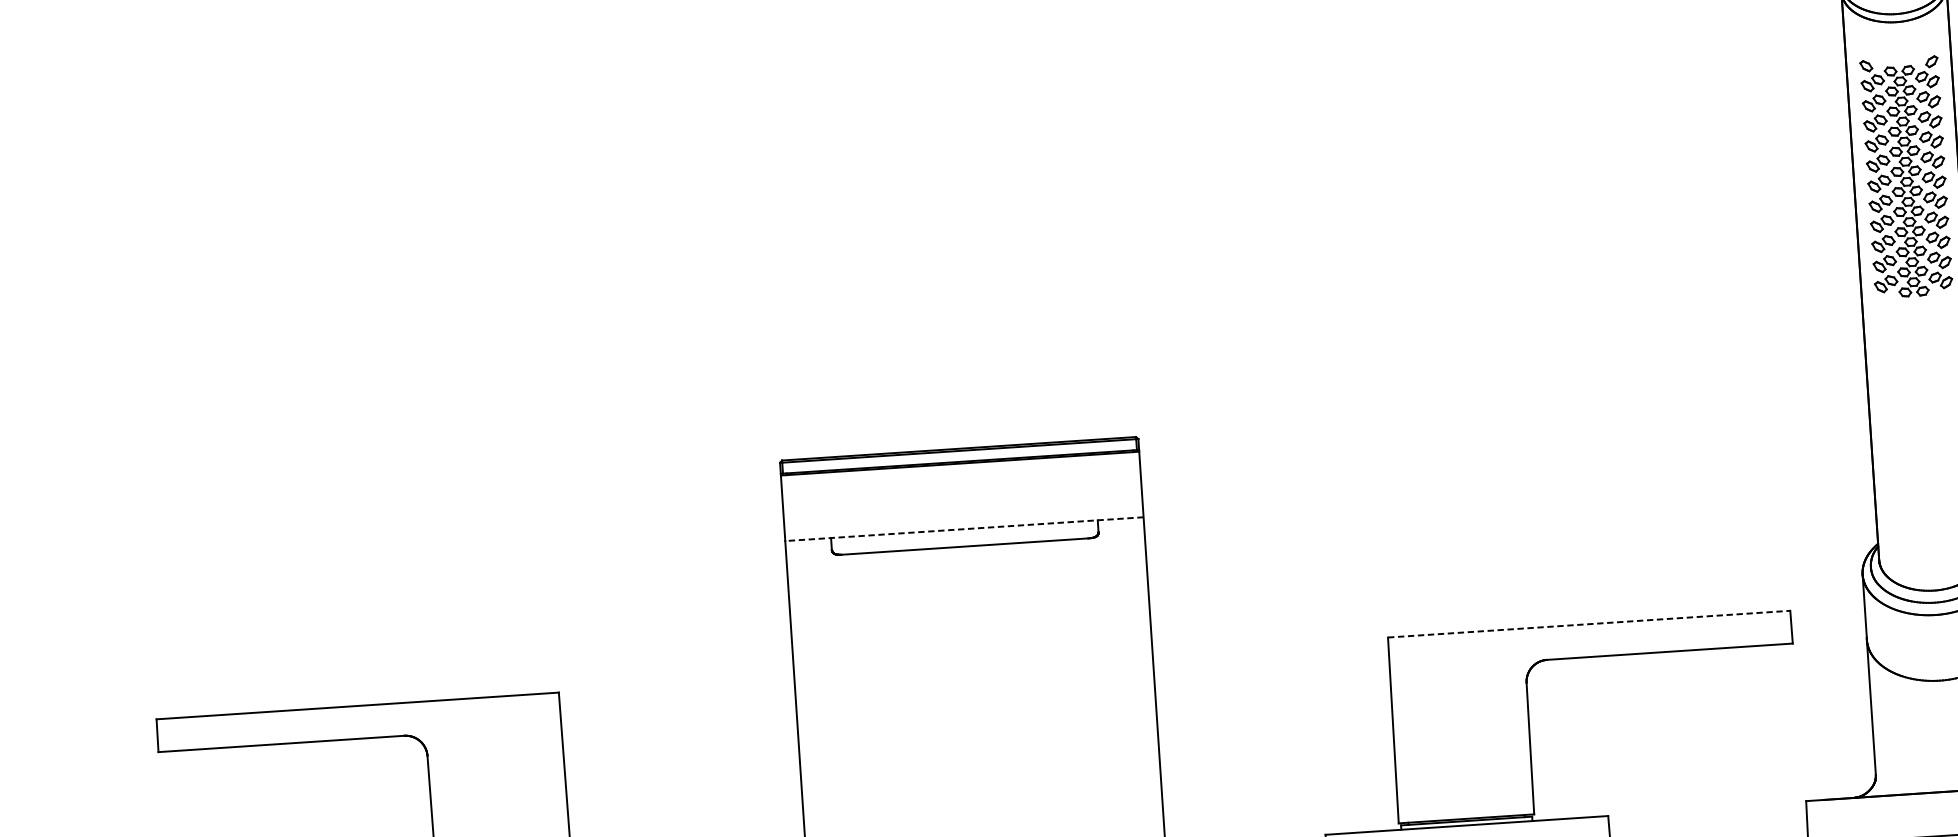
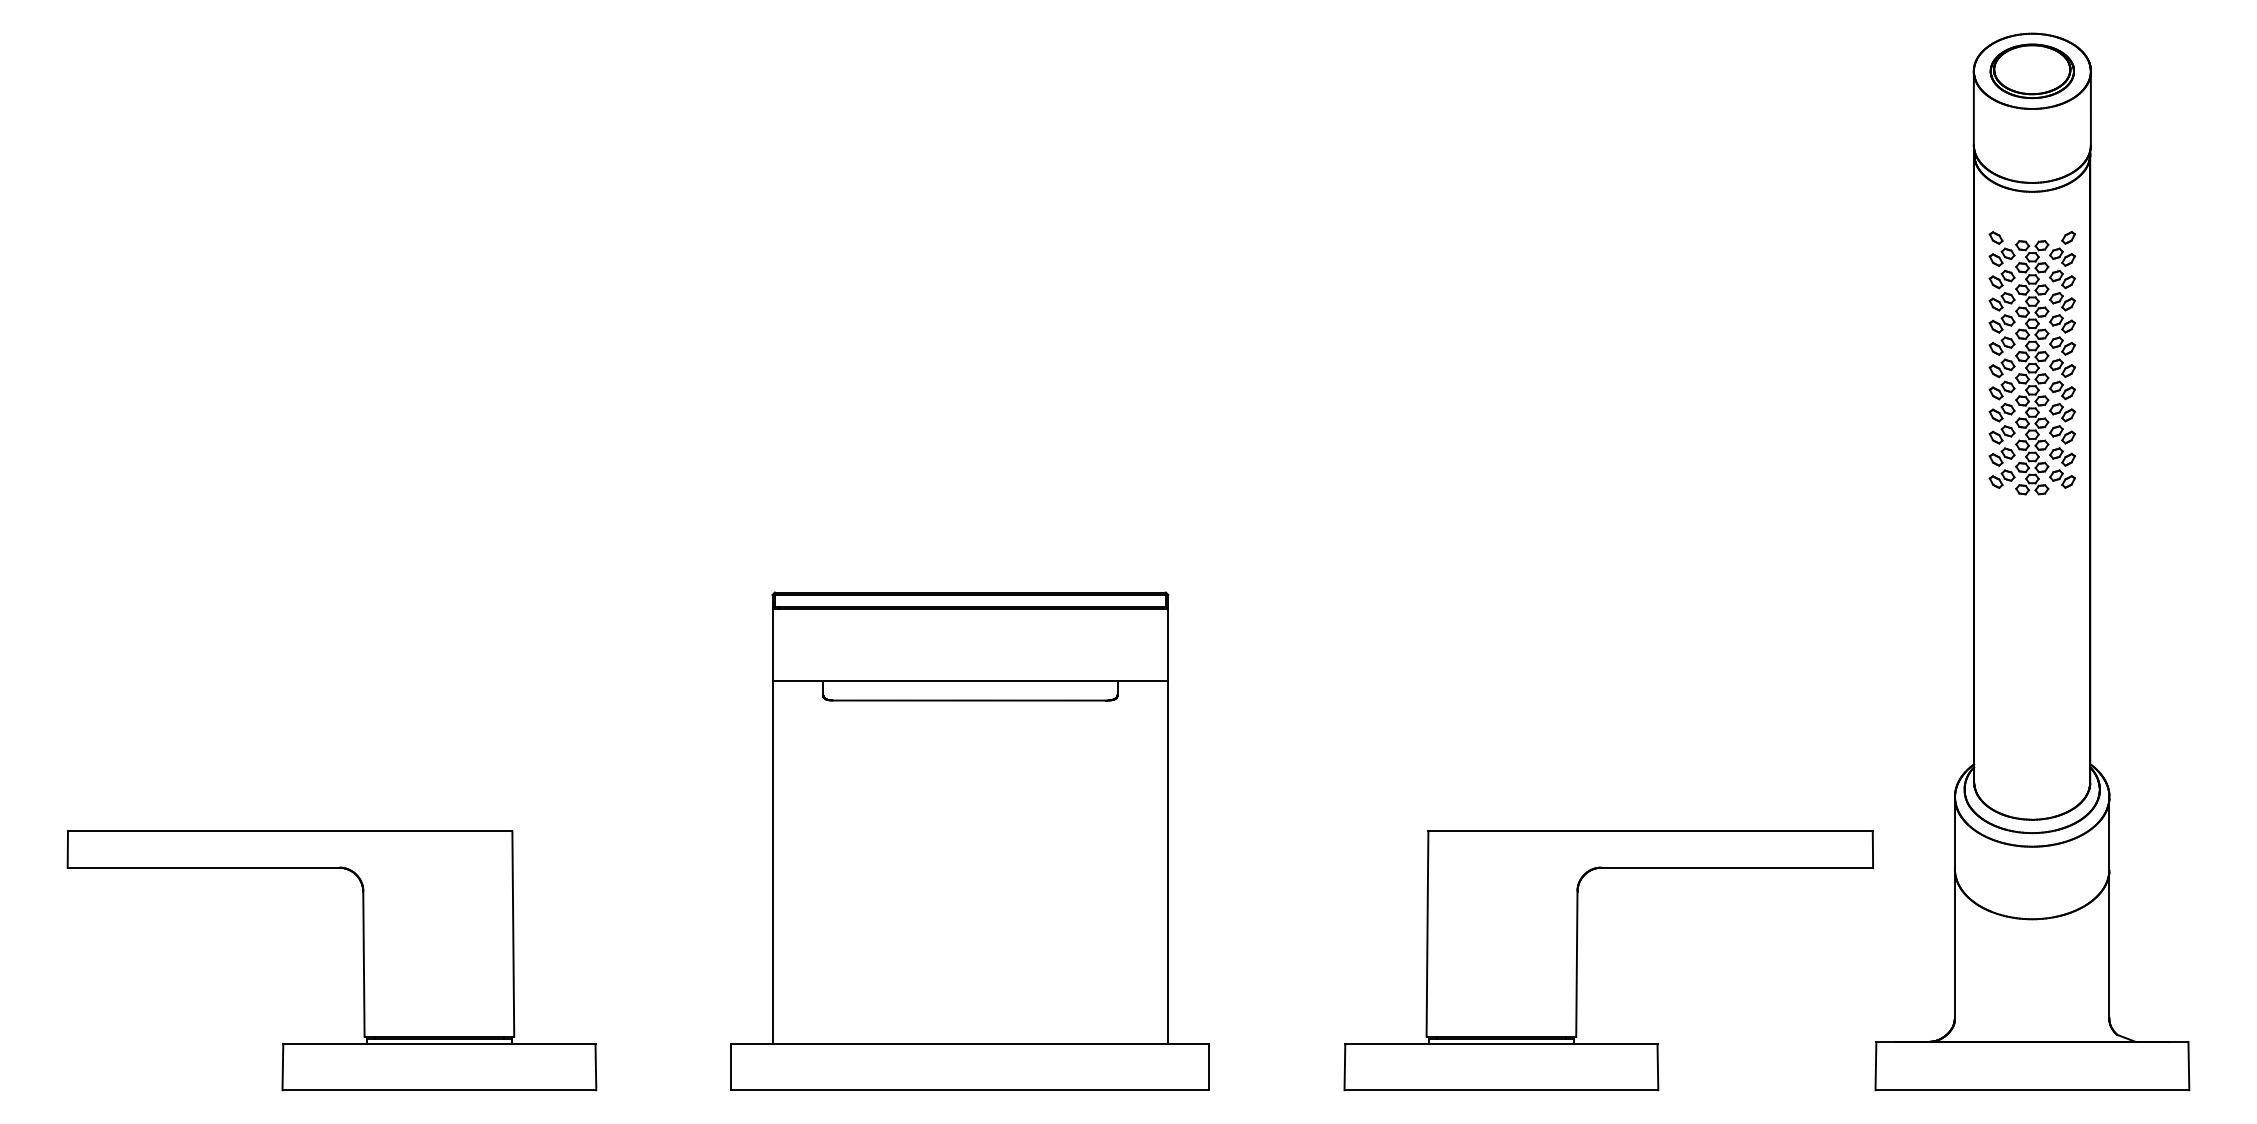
line: (964, 529) -> (970, 681), dashed -> solid
line: (1589, 624) -> (1651, 831), dashed -> solid

